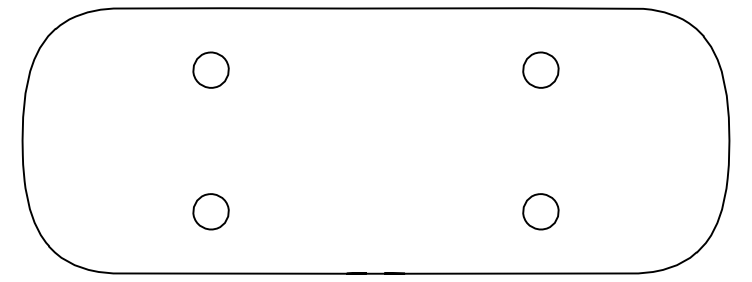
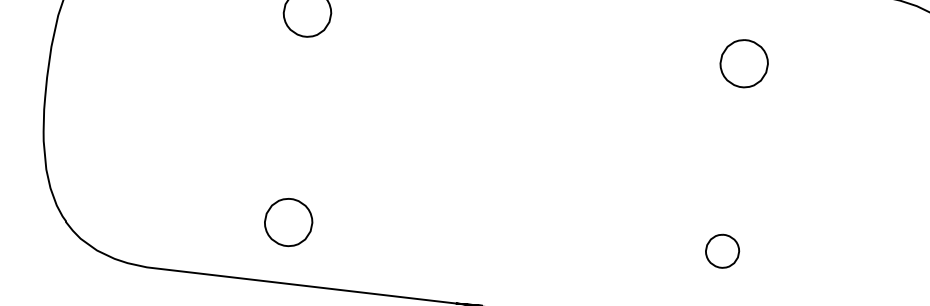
part: (210, 211) -> (287, 222), moved
part: (540, 211) -> (722, 250), size x0.7

